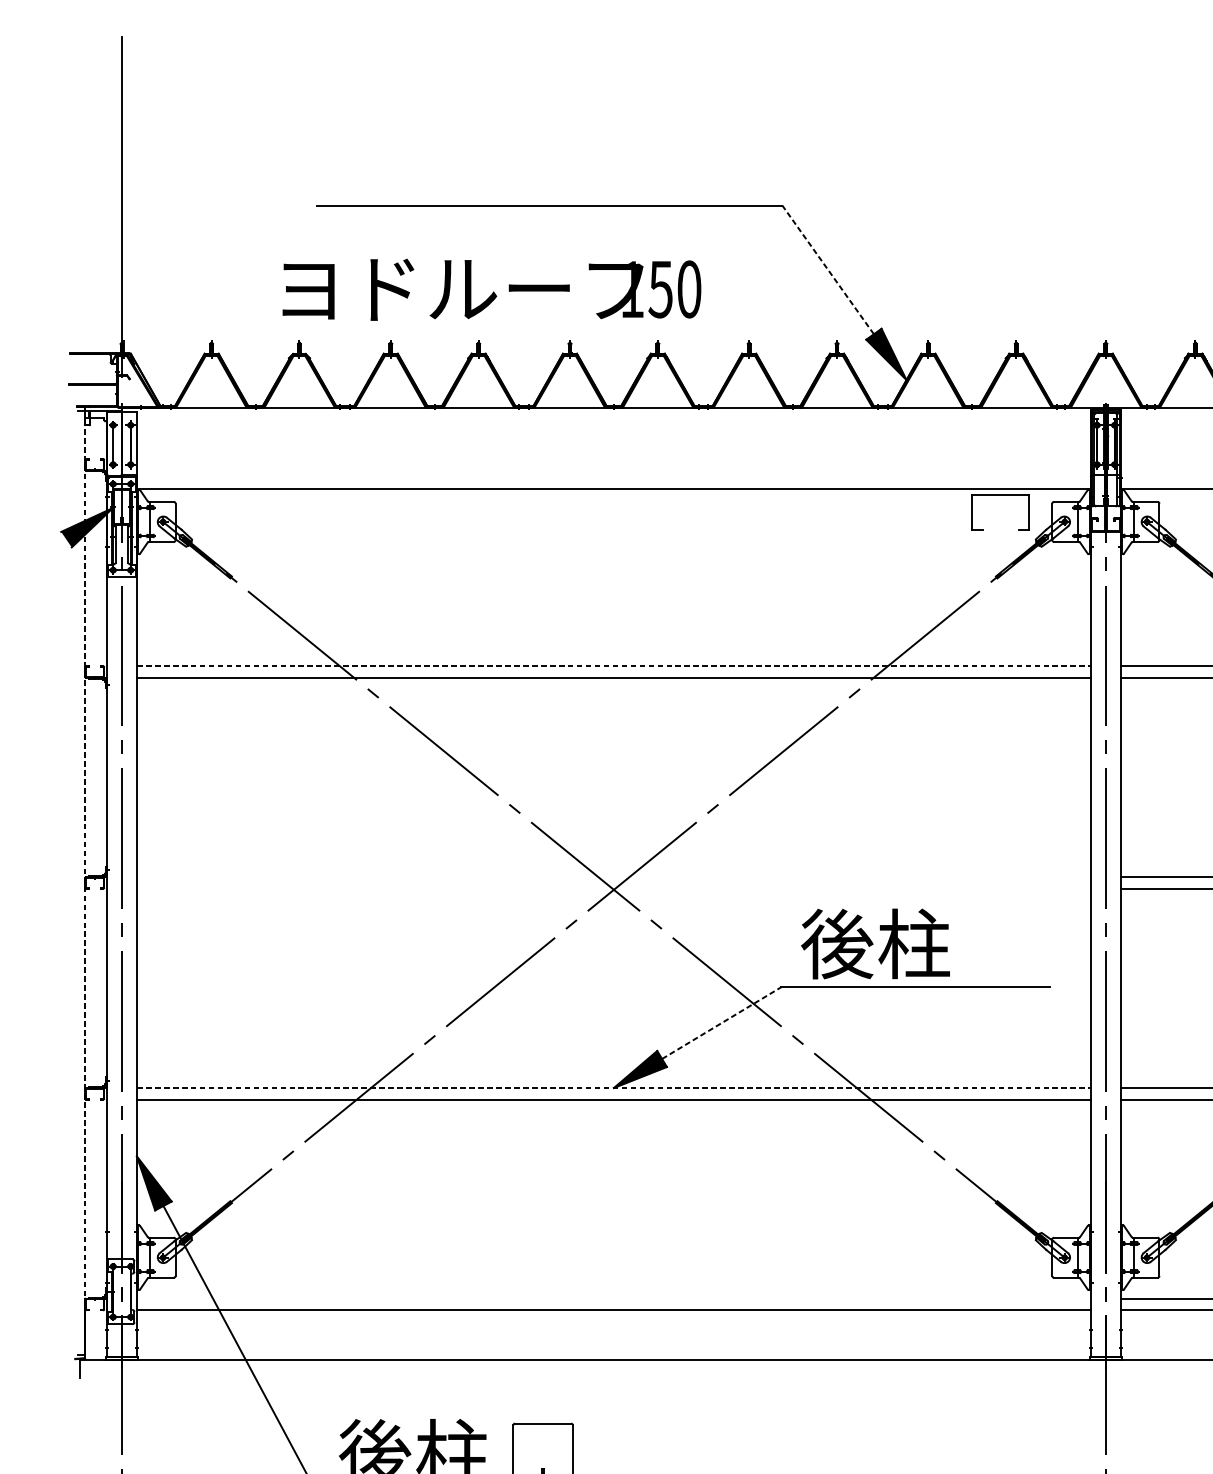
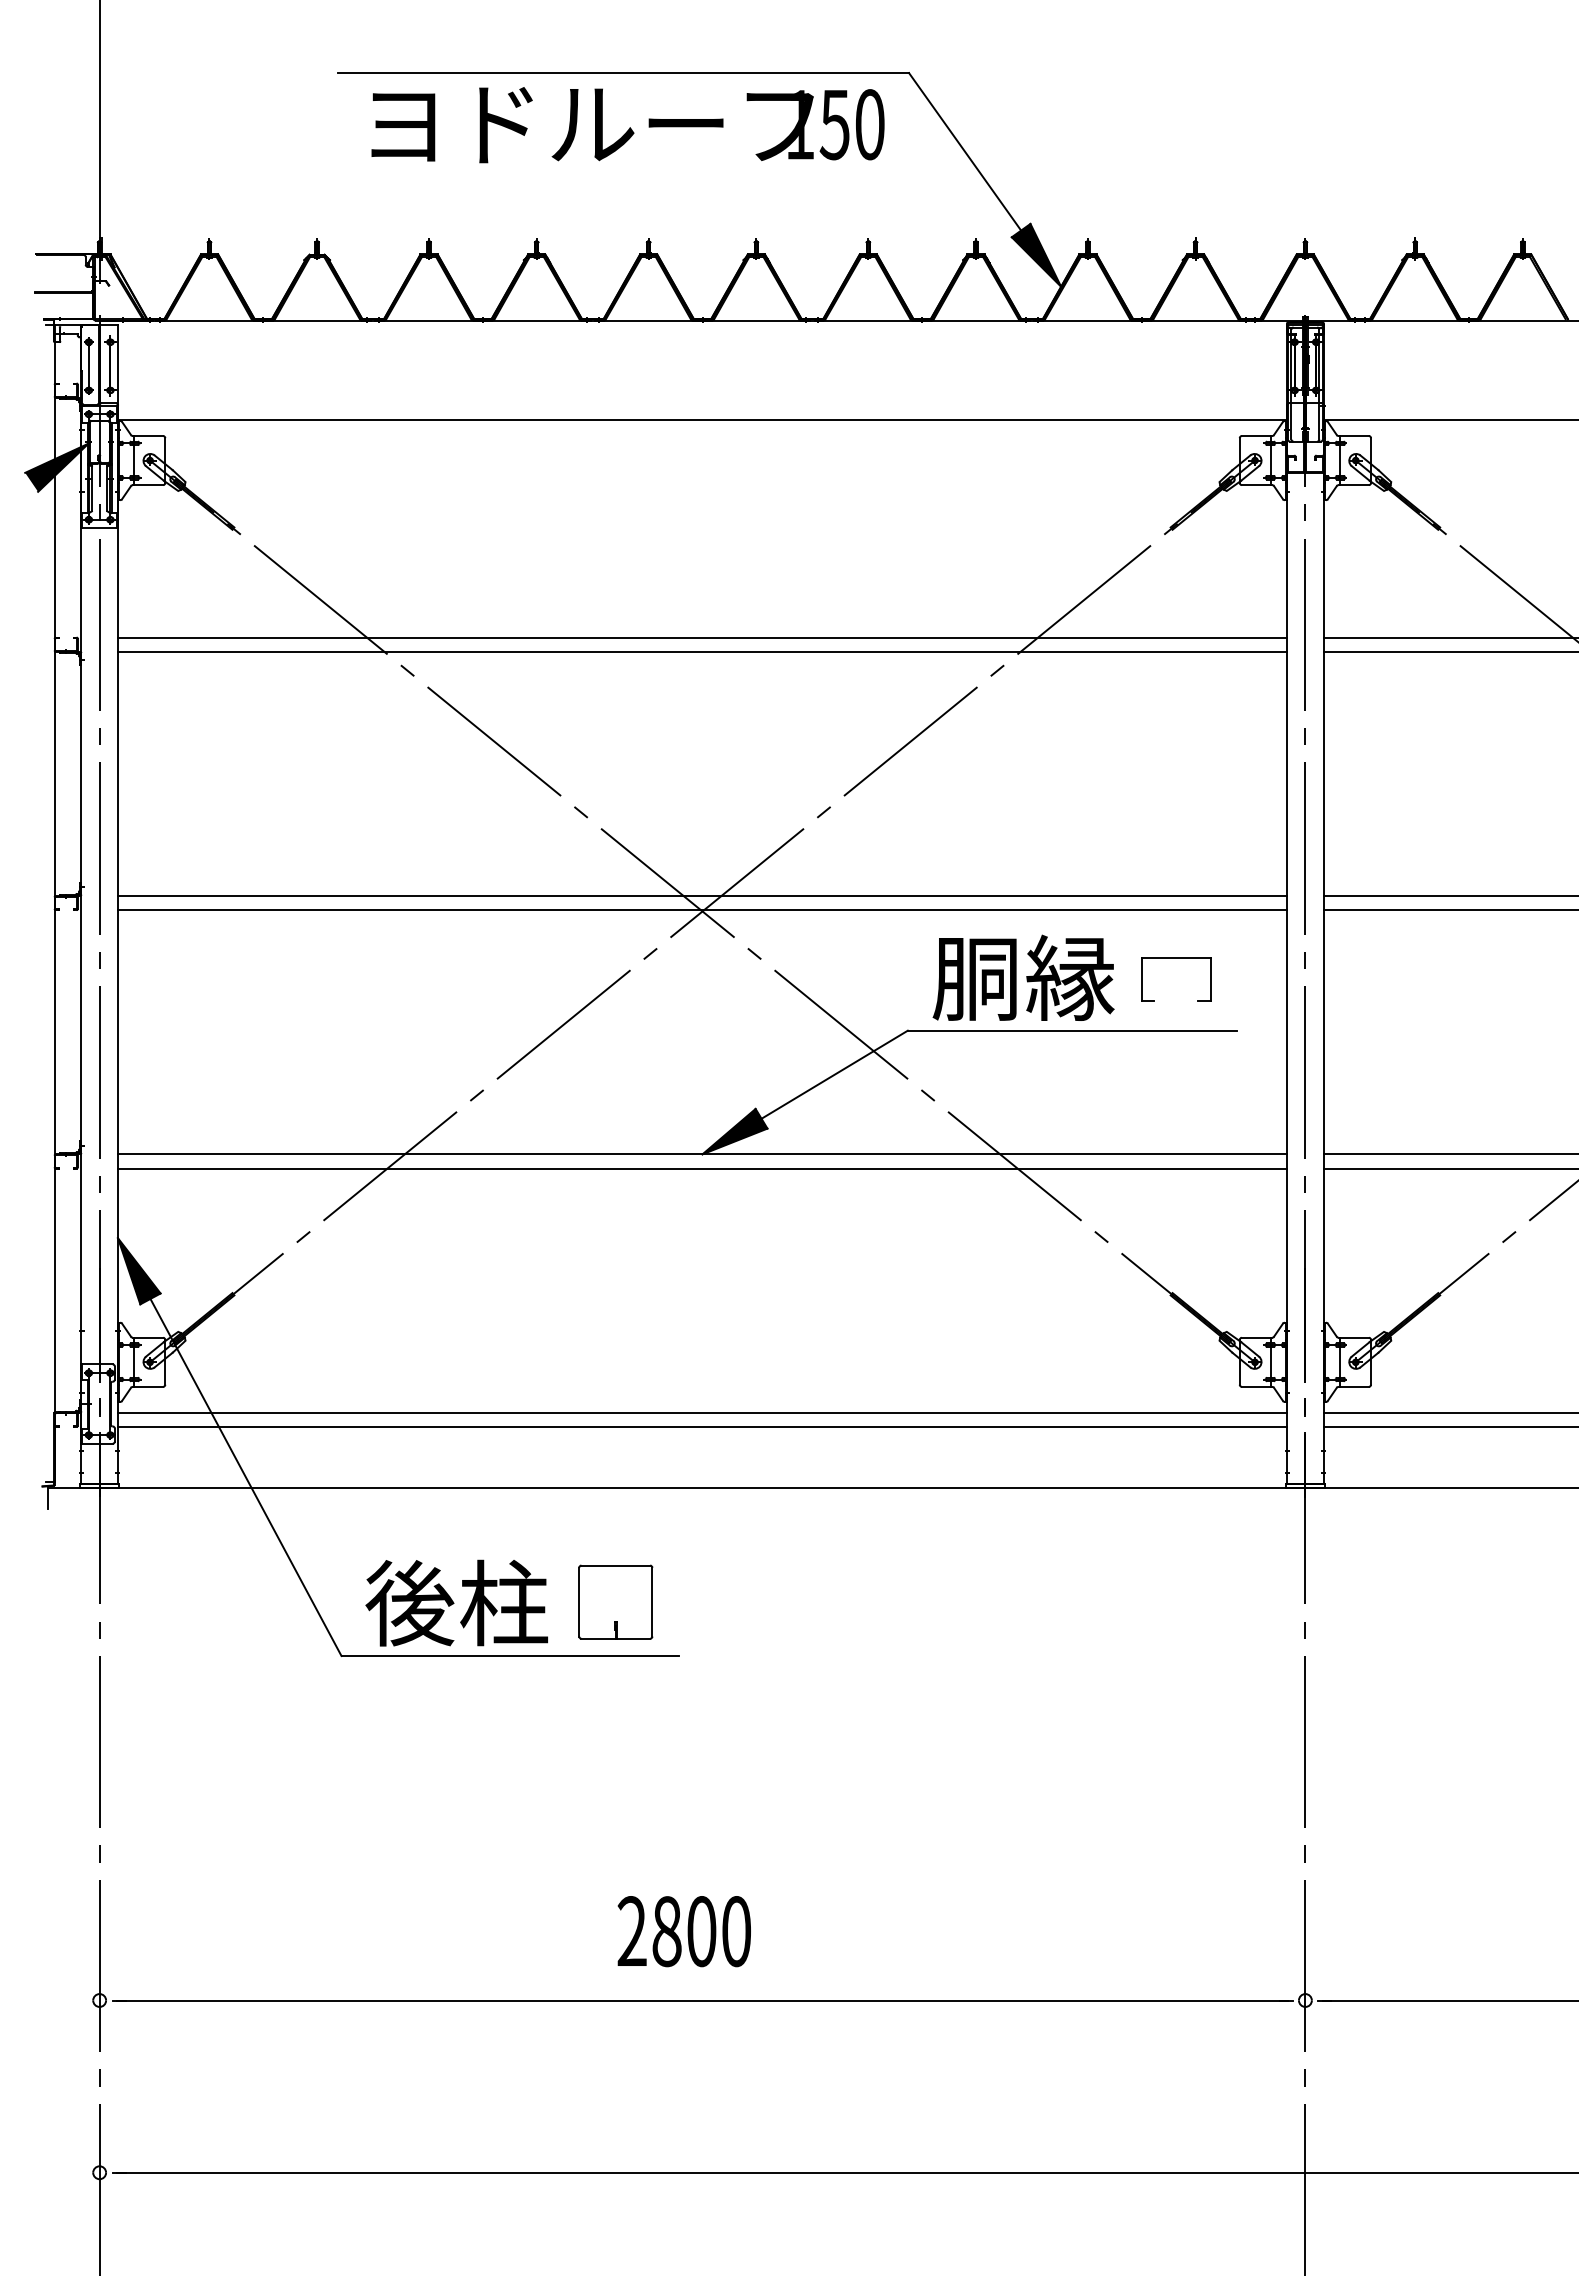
line: (828, 269) -> (965, 151), dashed -> solid
text: (491, 290) -> (627, 125), moved
part: (1000, 495) -> (1176, 958), moved
line: (613, 666) -> (702, 637), dashed -> solid
line: (613, 876) -> (702, 895), added
line: (85, 883) -> (54, 903), dashed -> solid
line: (613, 889) -> (702, 910), added
text: (875, 943) -> (1022, 977), 後柱 -> 胴縁
line: (722, 1022) -> (835, 1074), dashed -> solid
line: (613, 1088) -> (702, 1154), dashed -> solid
line: (613, 1298) -> (702, 1412), added

